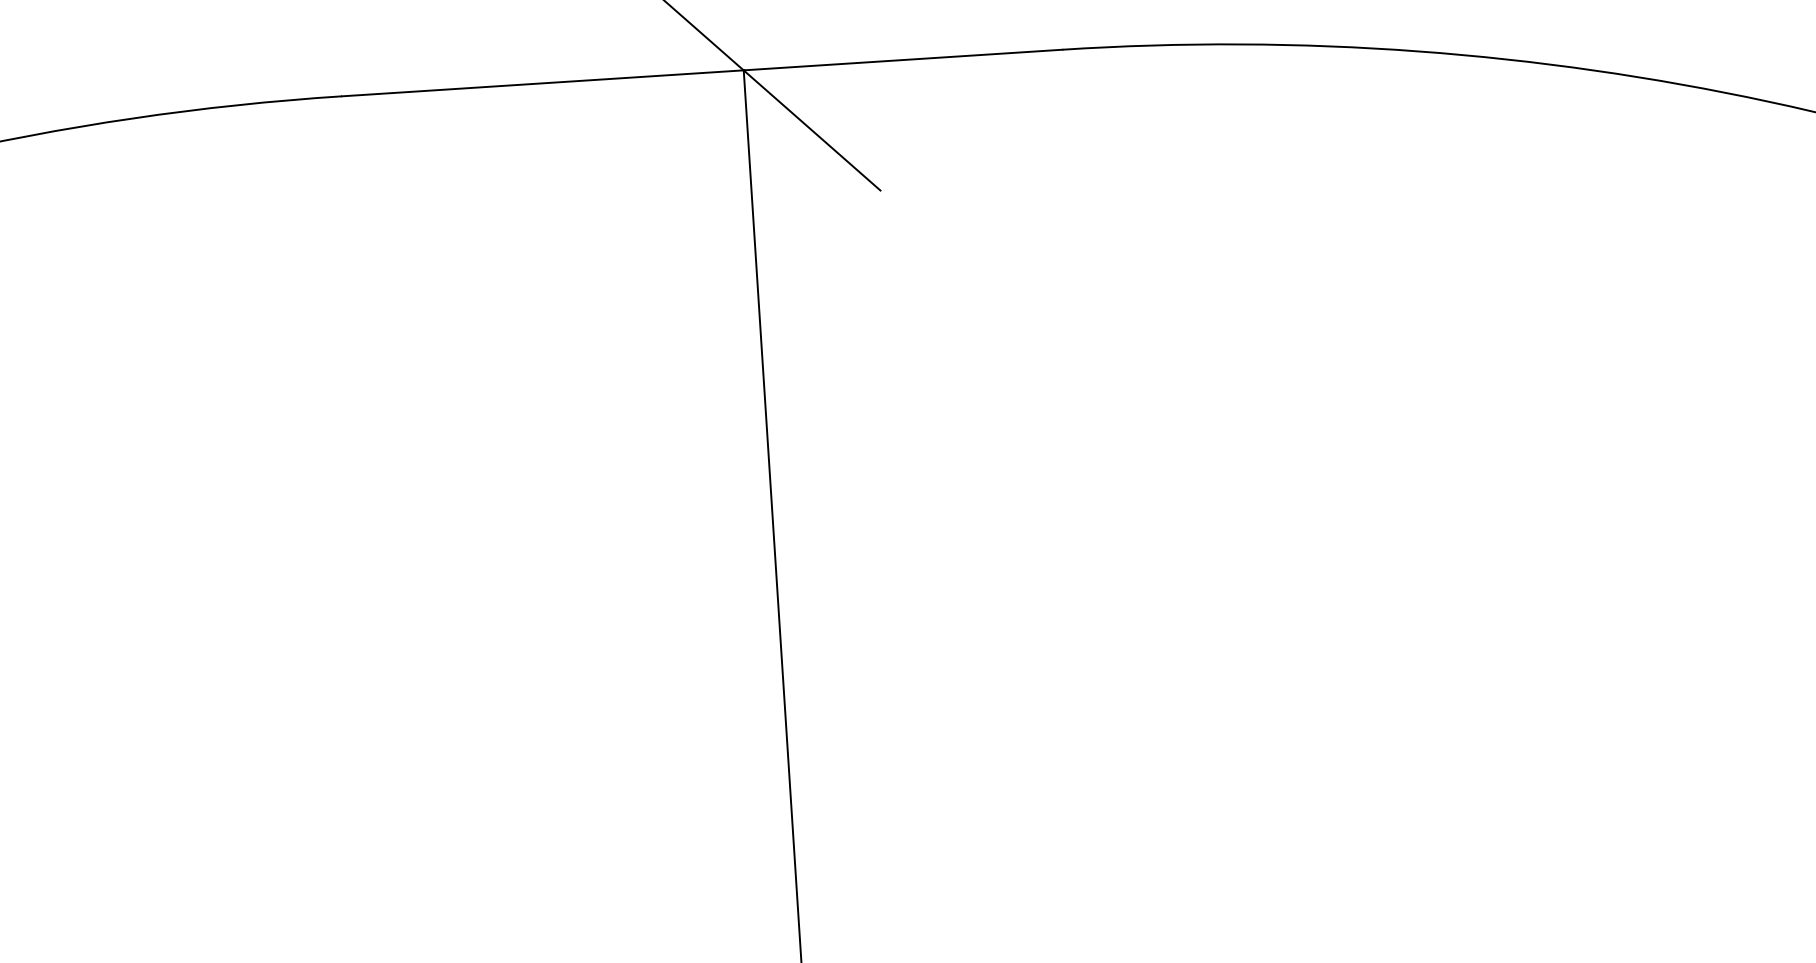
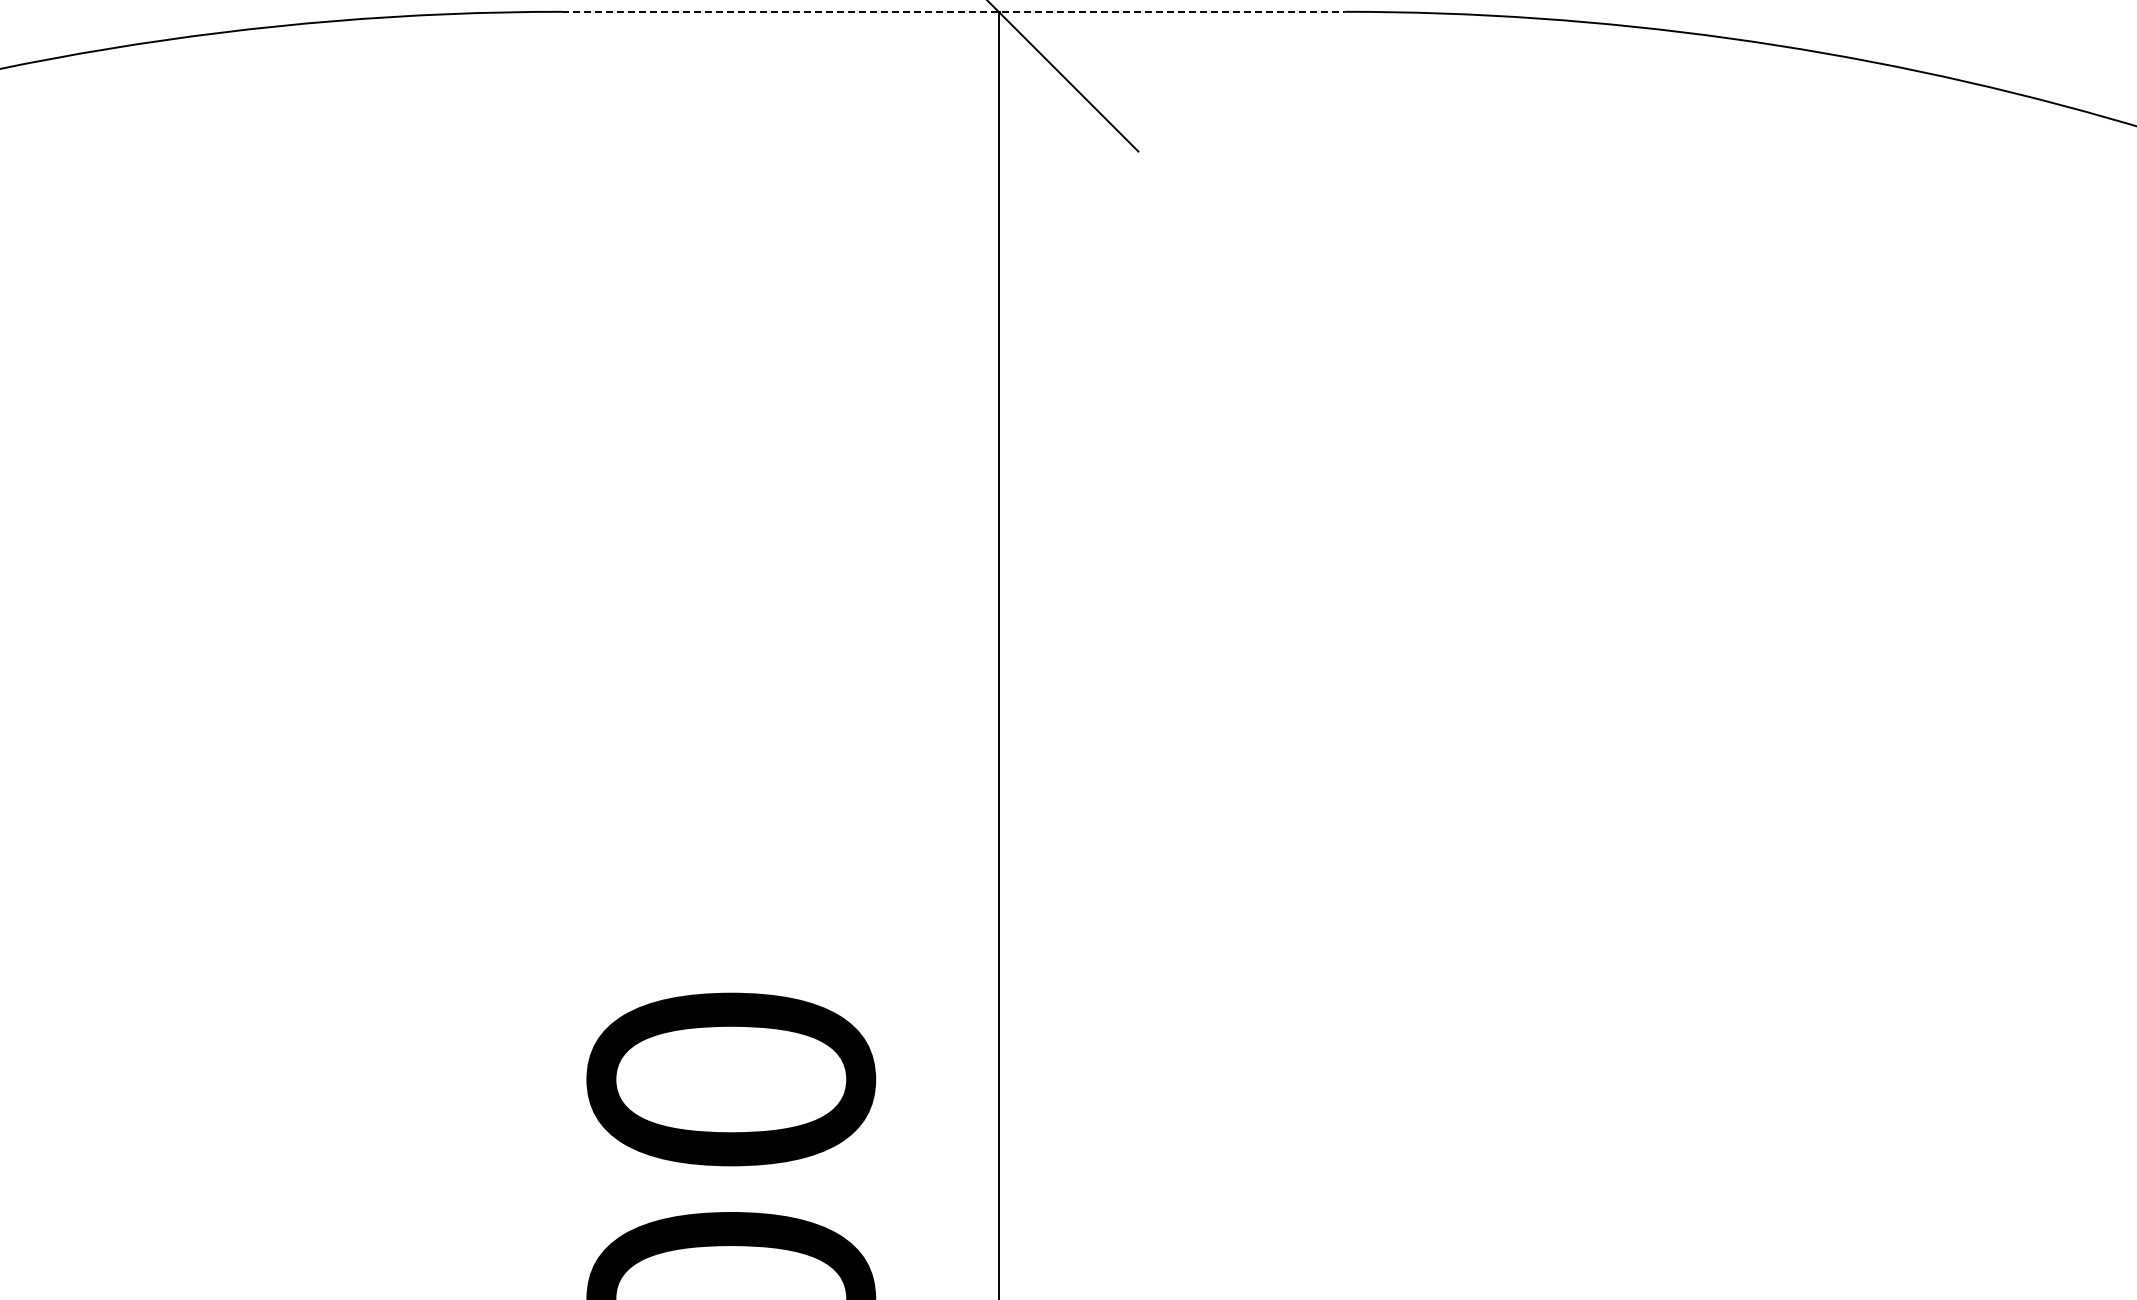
line: (702, 72) -> (953, 11), solid -> dashed

